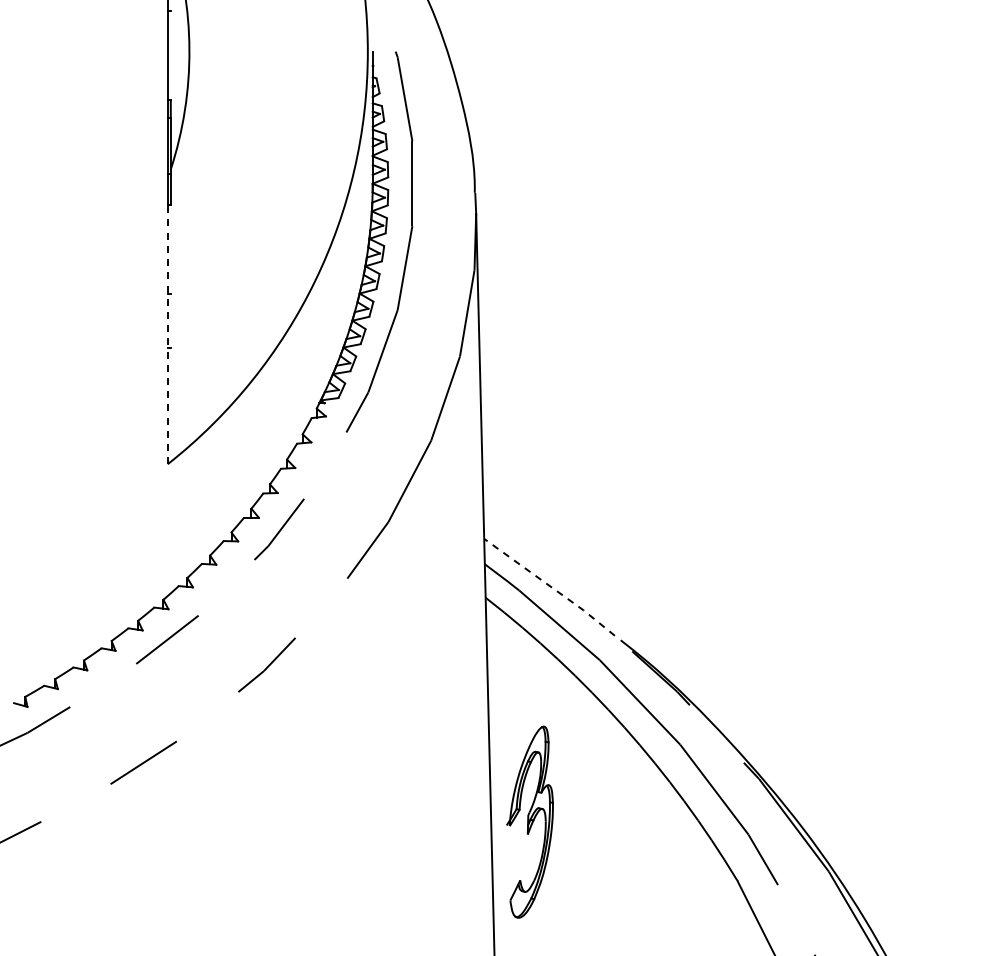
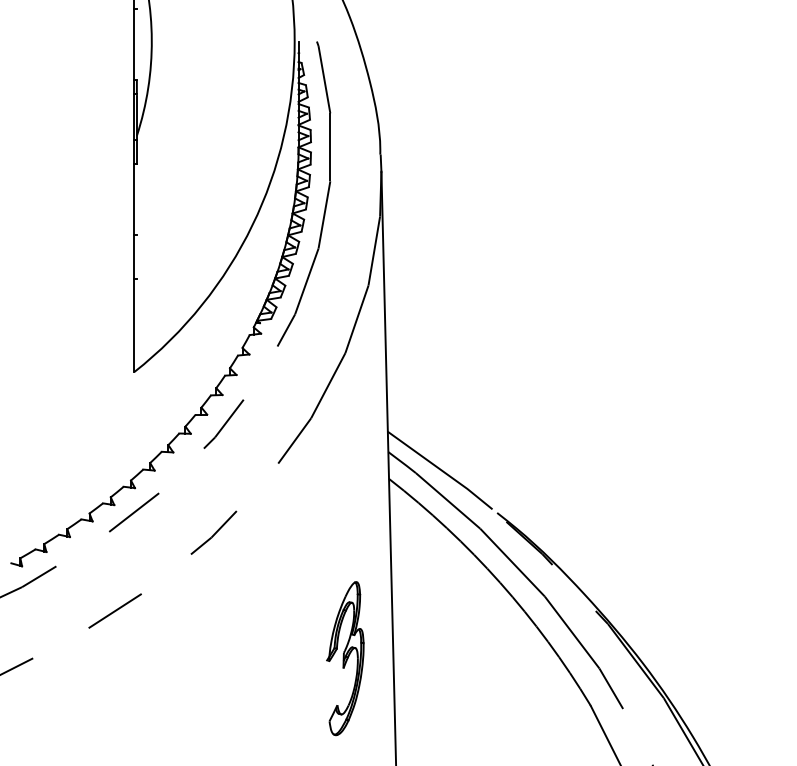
line: (167, 334) -> (134, 268), dashed -> solid
line: (550, 586) -> (440, 469), dashed -> solid
part: (529, 821) -> (344, 658), moved

